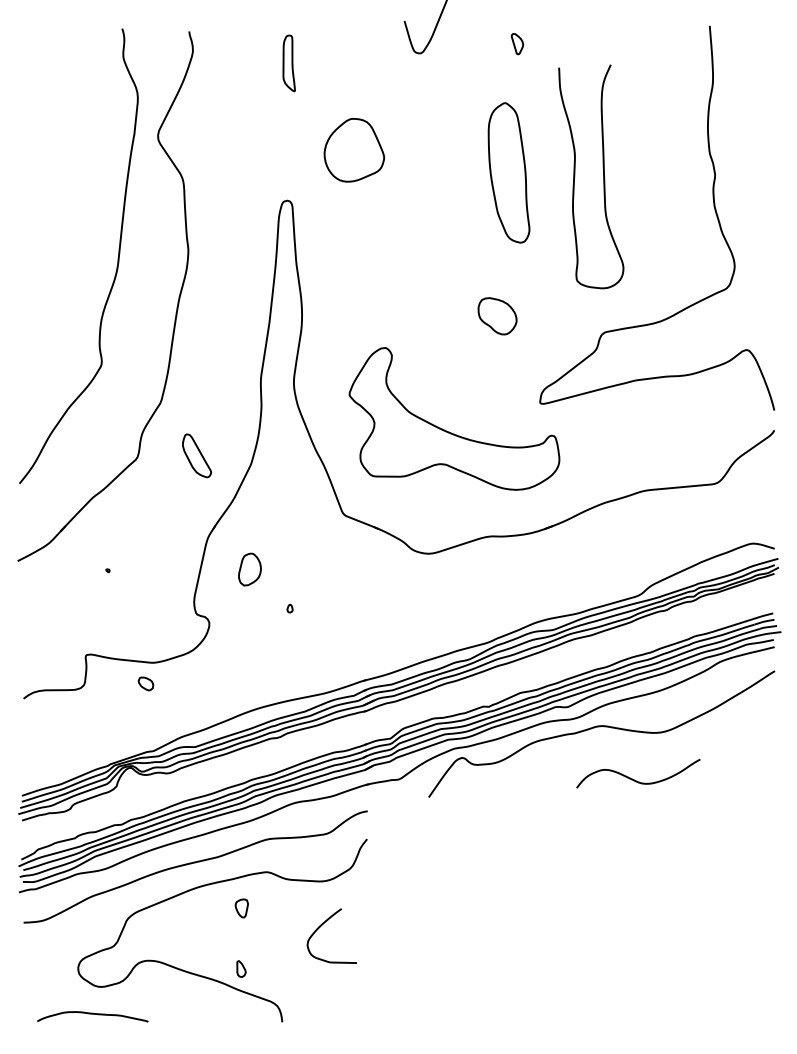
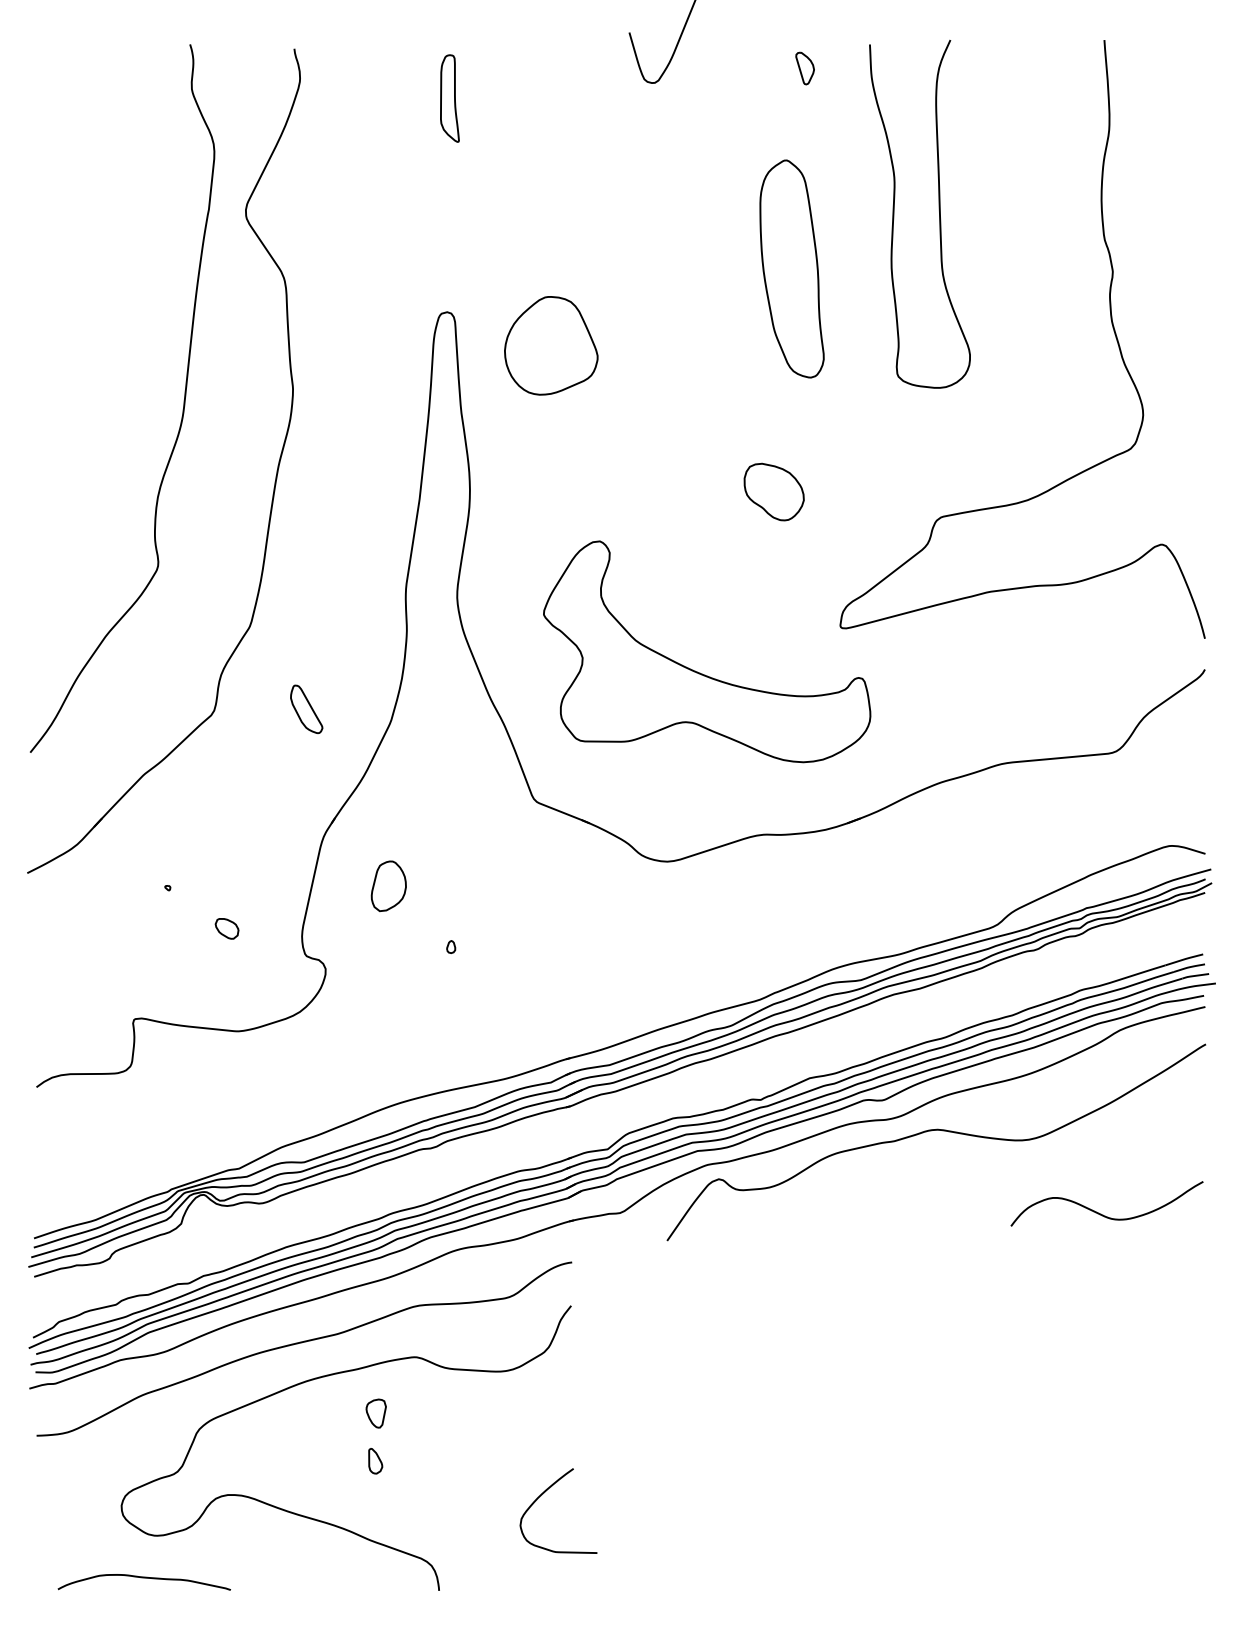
part: (353, 150) -> (549, 346), moved
curve: (603, 176) -> (939, 213), moved
part: (197, 455) -> (307, 708), size x0.71
part: (145, 683) -> (226, 928), moved
curve: (634, 779) -> (1100, 1212), moved
curve: (322, 925) -> (543, 1494), moved
part: (241, 968) -> (375, 1460), moved

